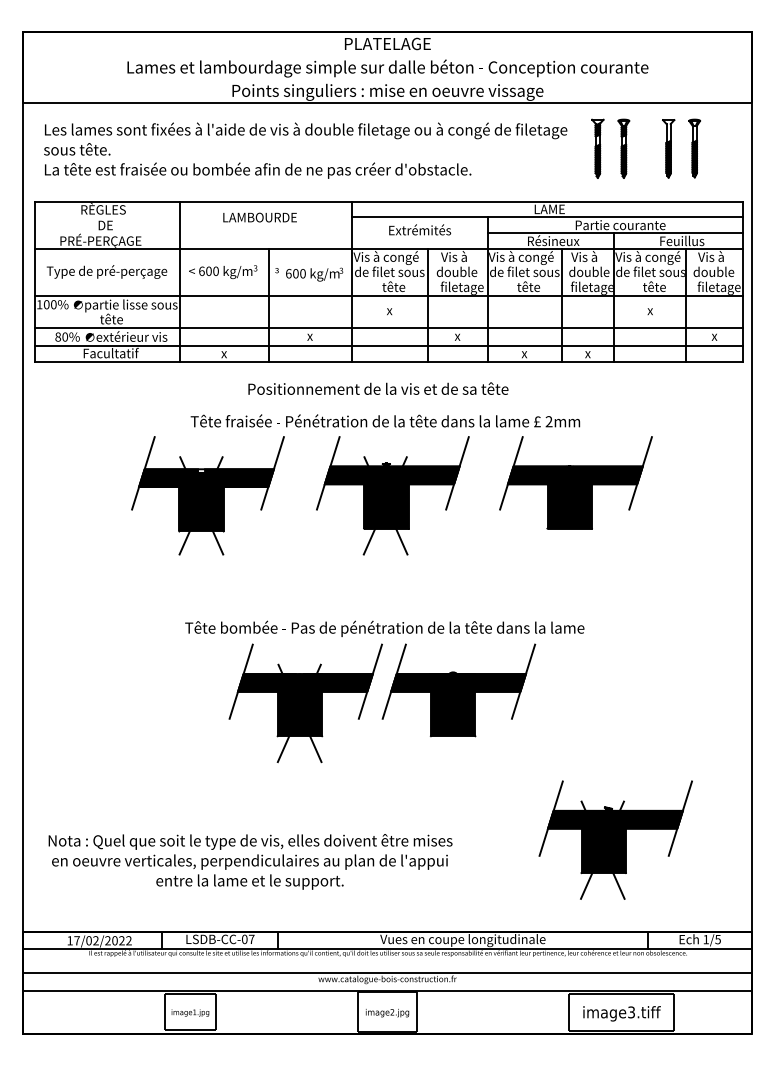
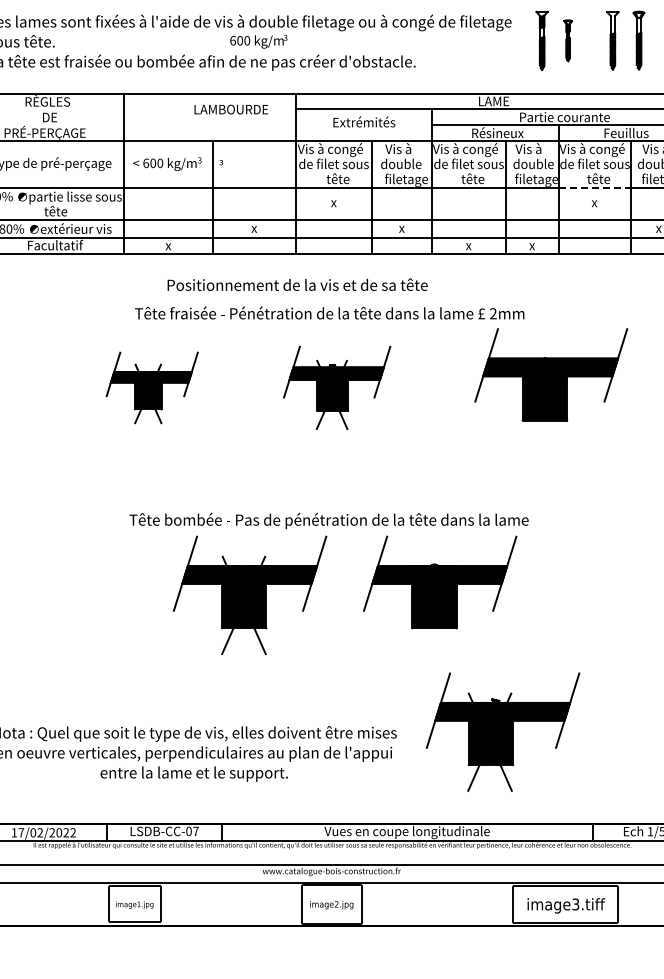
part: (623, 148) -> (567, 40), size x0.7
text: (259, 217) -> (230, 109), moved
text: (314, 274) -> (258, 41), moved
line: (650, 295) -> (594, 187), solid -> dashed
text: (378, 388) -> (297, 284), moved
part: (575, 482) -> (550, 374), moved
part: (207, 495) -> (151, 387), size x0.6
part: (392, 495) -> (336, 387), size x0.7
part: (458, 690) -> (439, 582), moved
part: (615, 839) -> (502, 731), moved

